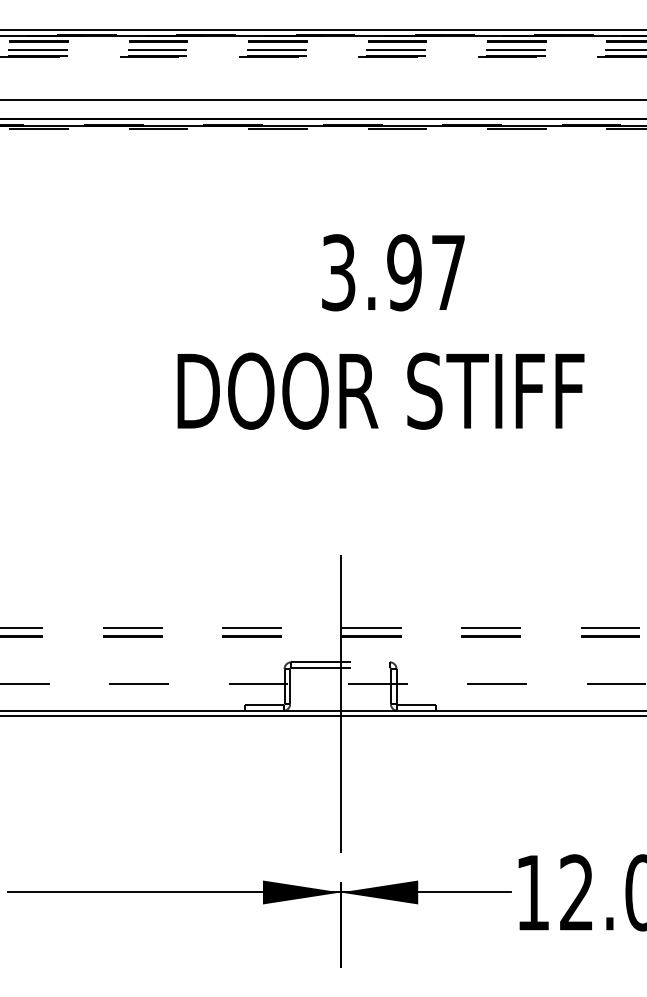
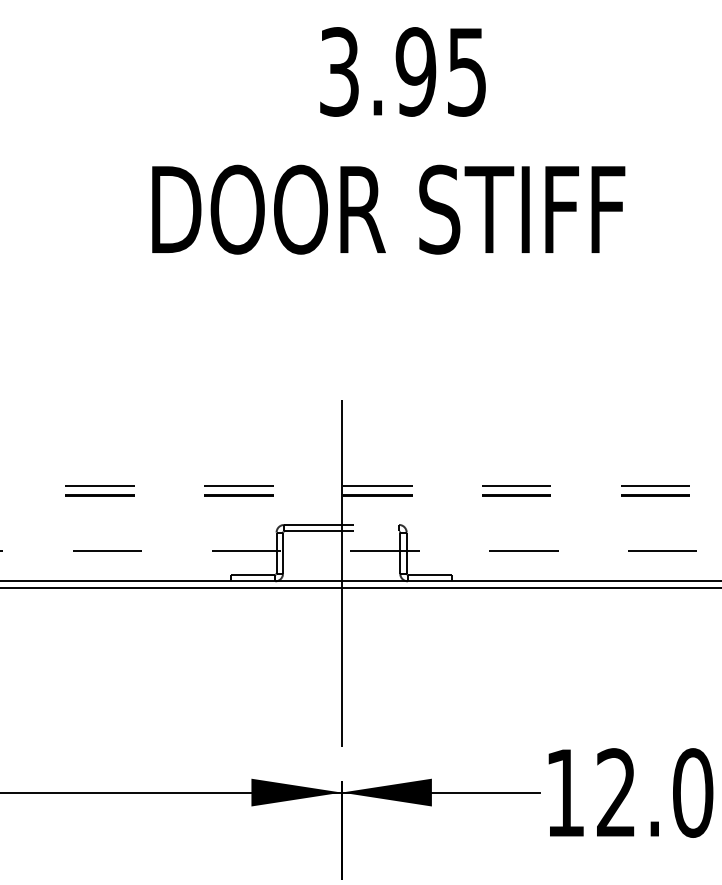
text: (448, 273) -> (467, 72), 3.97 -> 3.95

